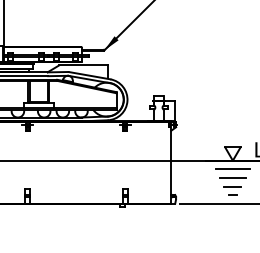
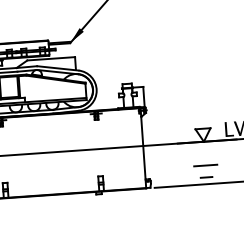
line: (232, 169) -> (204, 150), removed
line: (232, 178) -> (204, 159), removed
part: (232, 190) -> (205, 170), size x1.4

